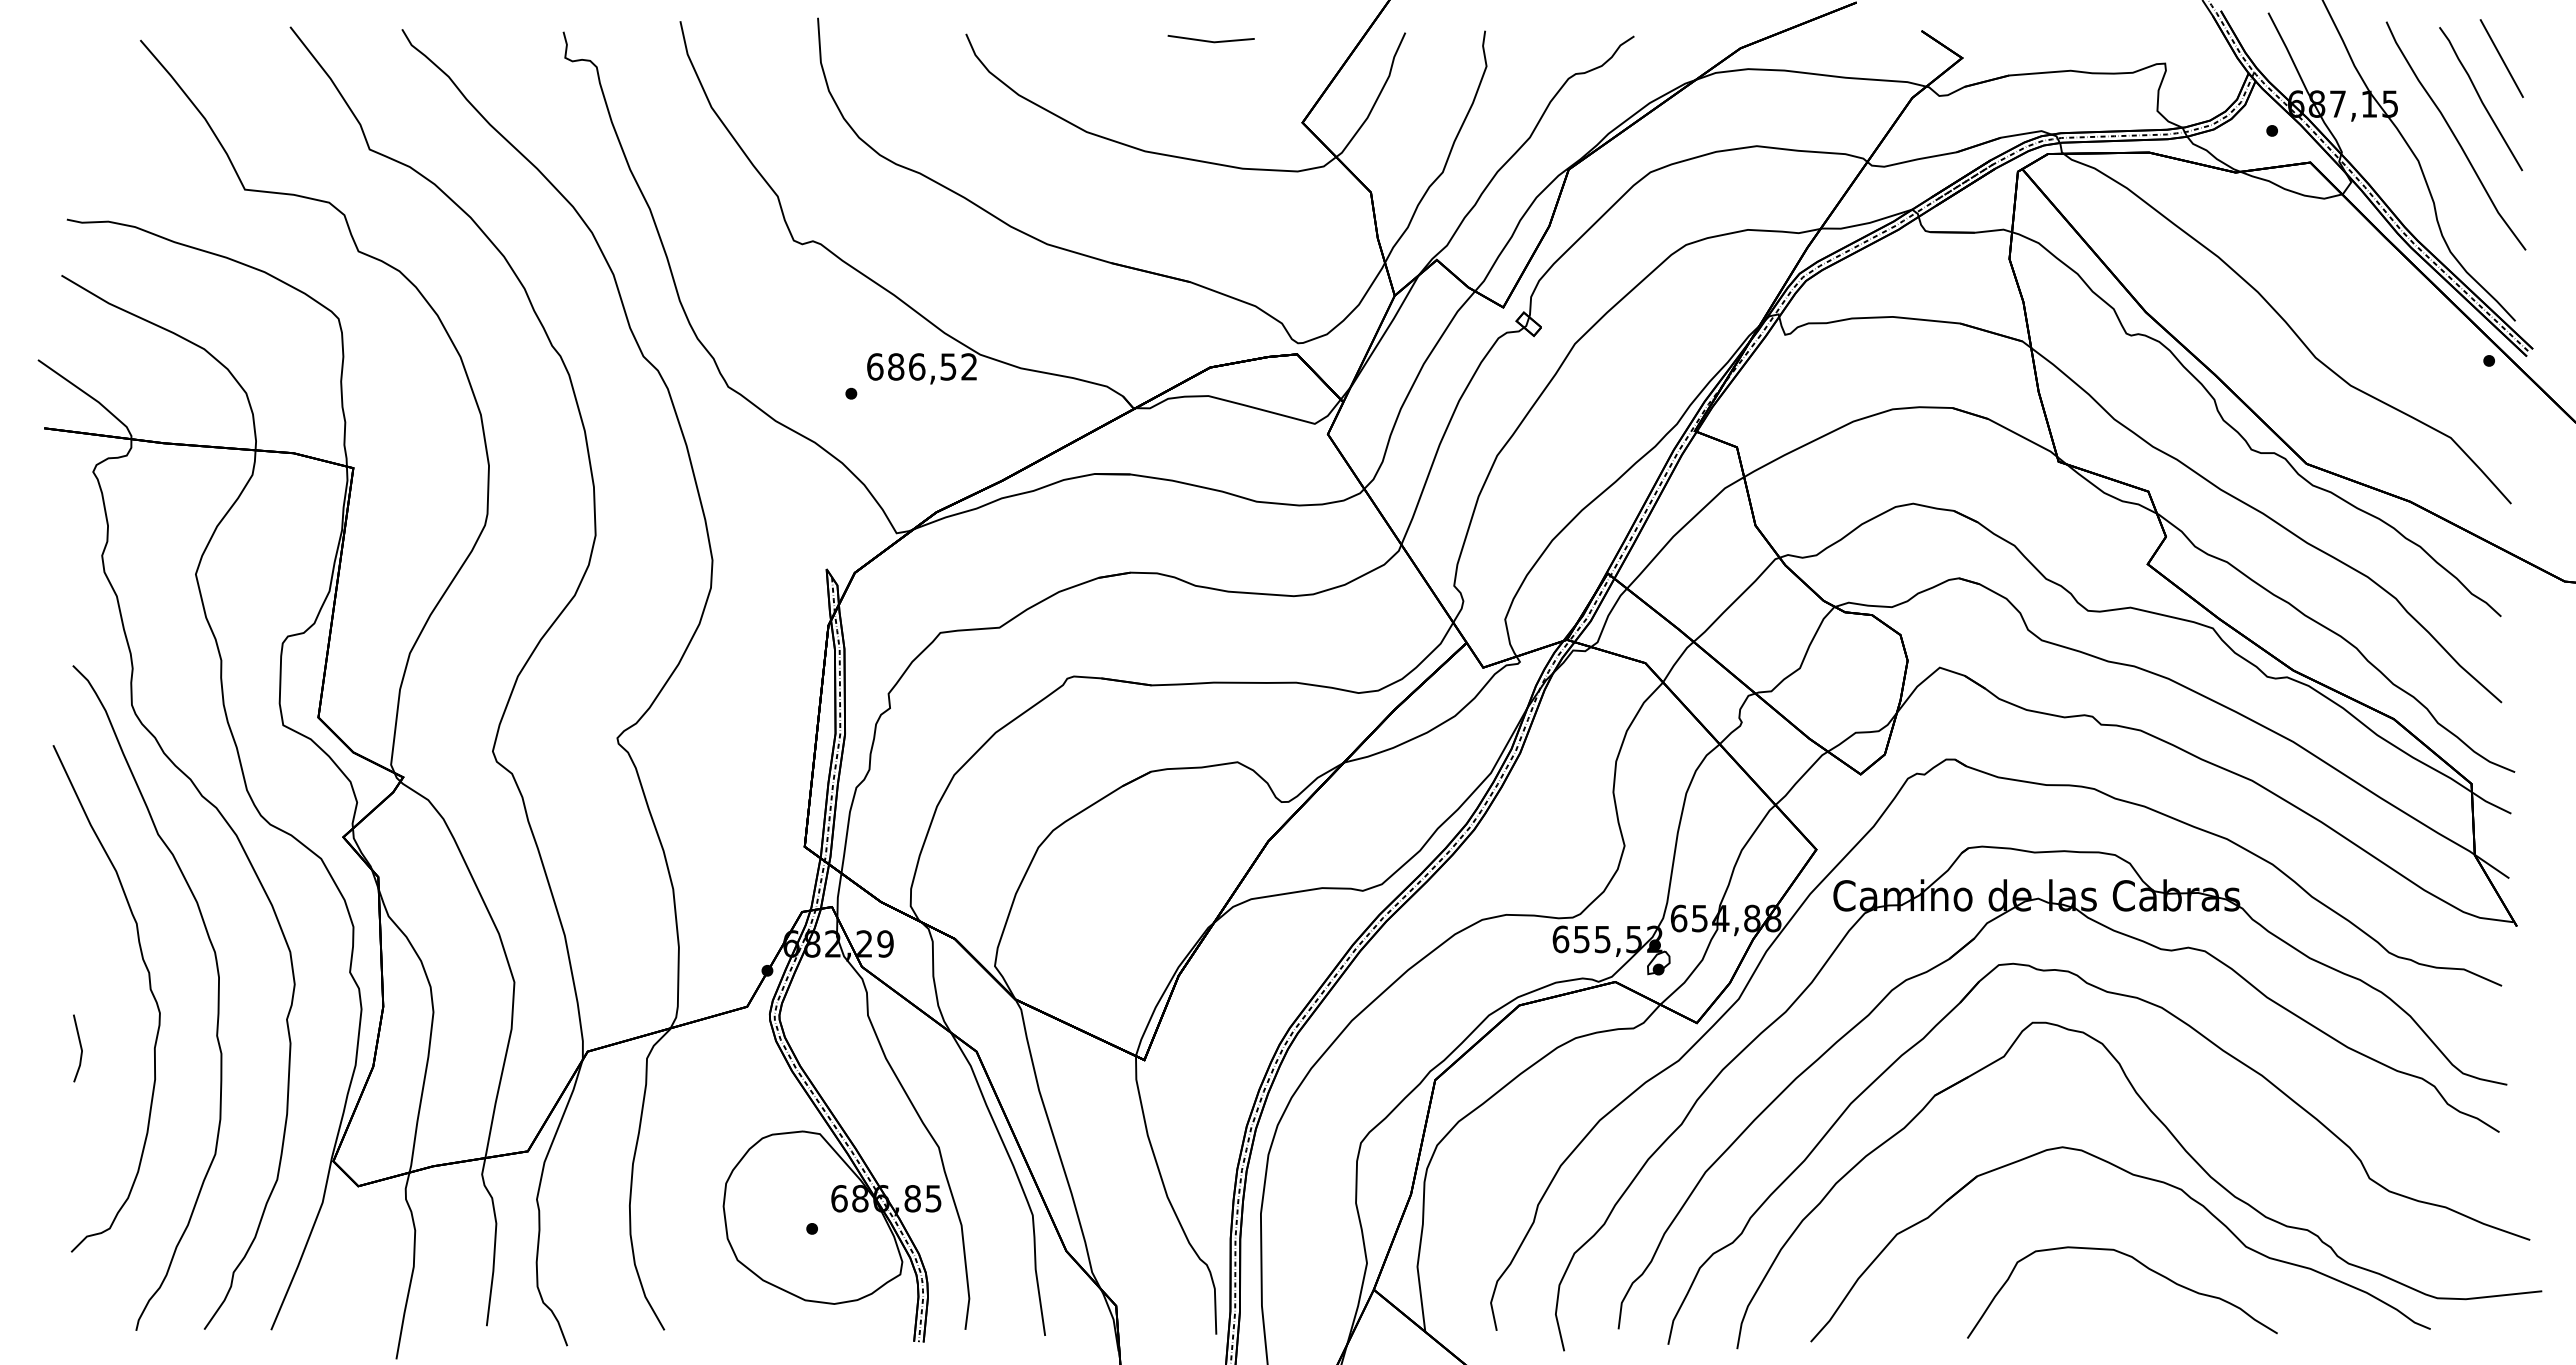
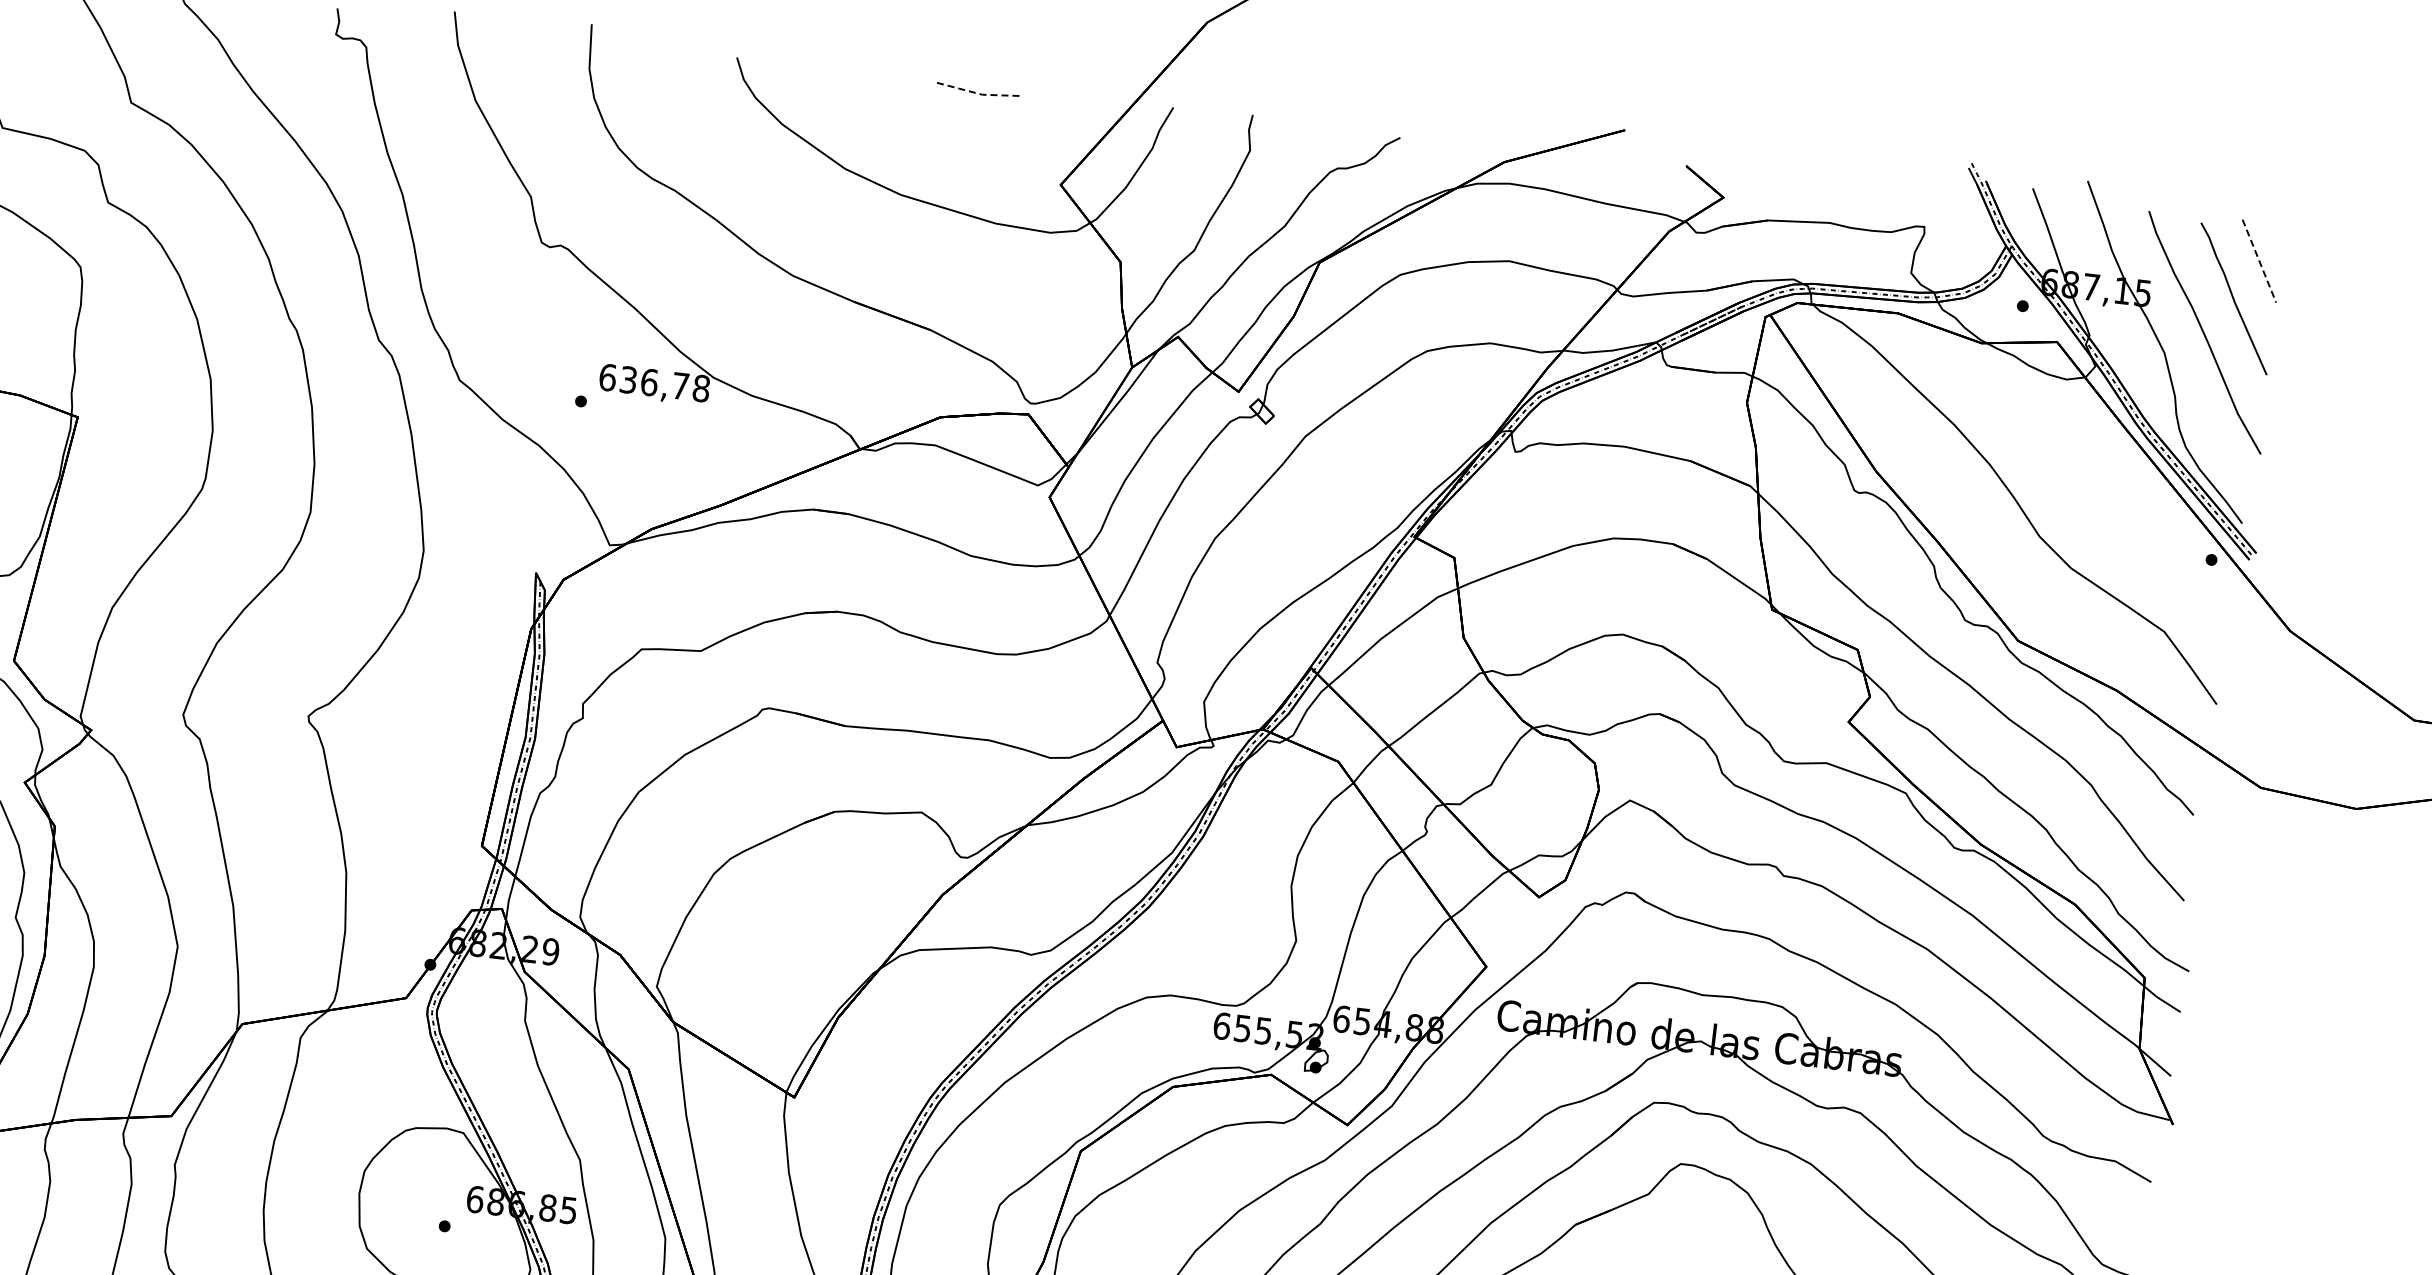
line: (1211, 41) -> (979, 93), solid -> dashed
line: (2501, 58) -> (2259, 261), solid -> dashed
text: (932, 366) -> (664, 383), 686,52 -> 636,78

